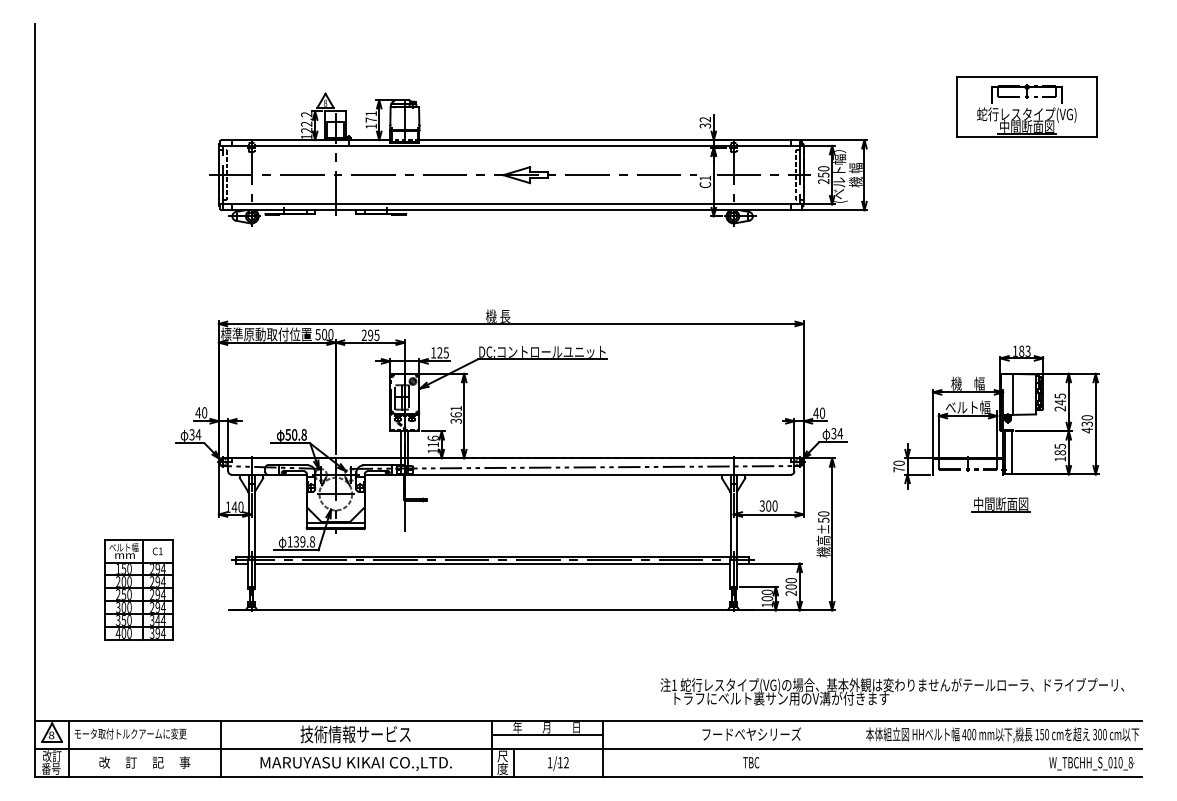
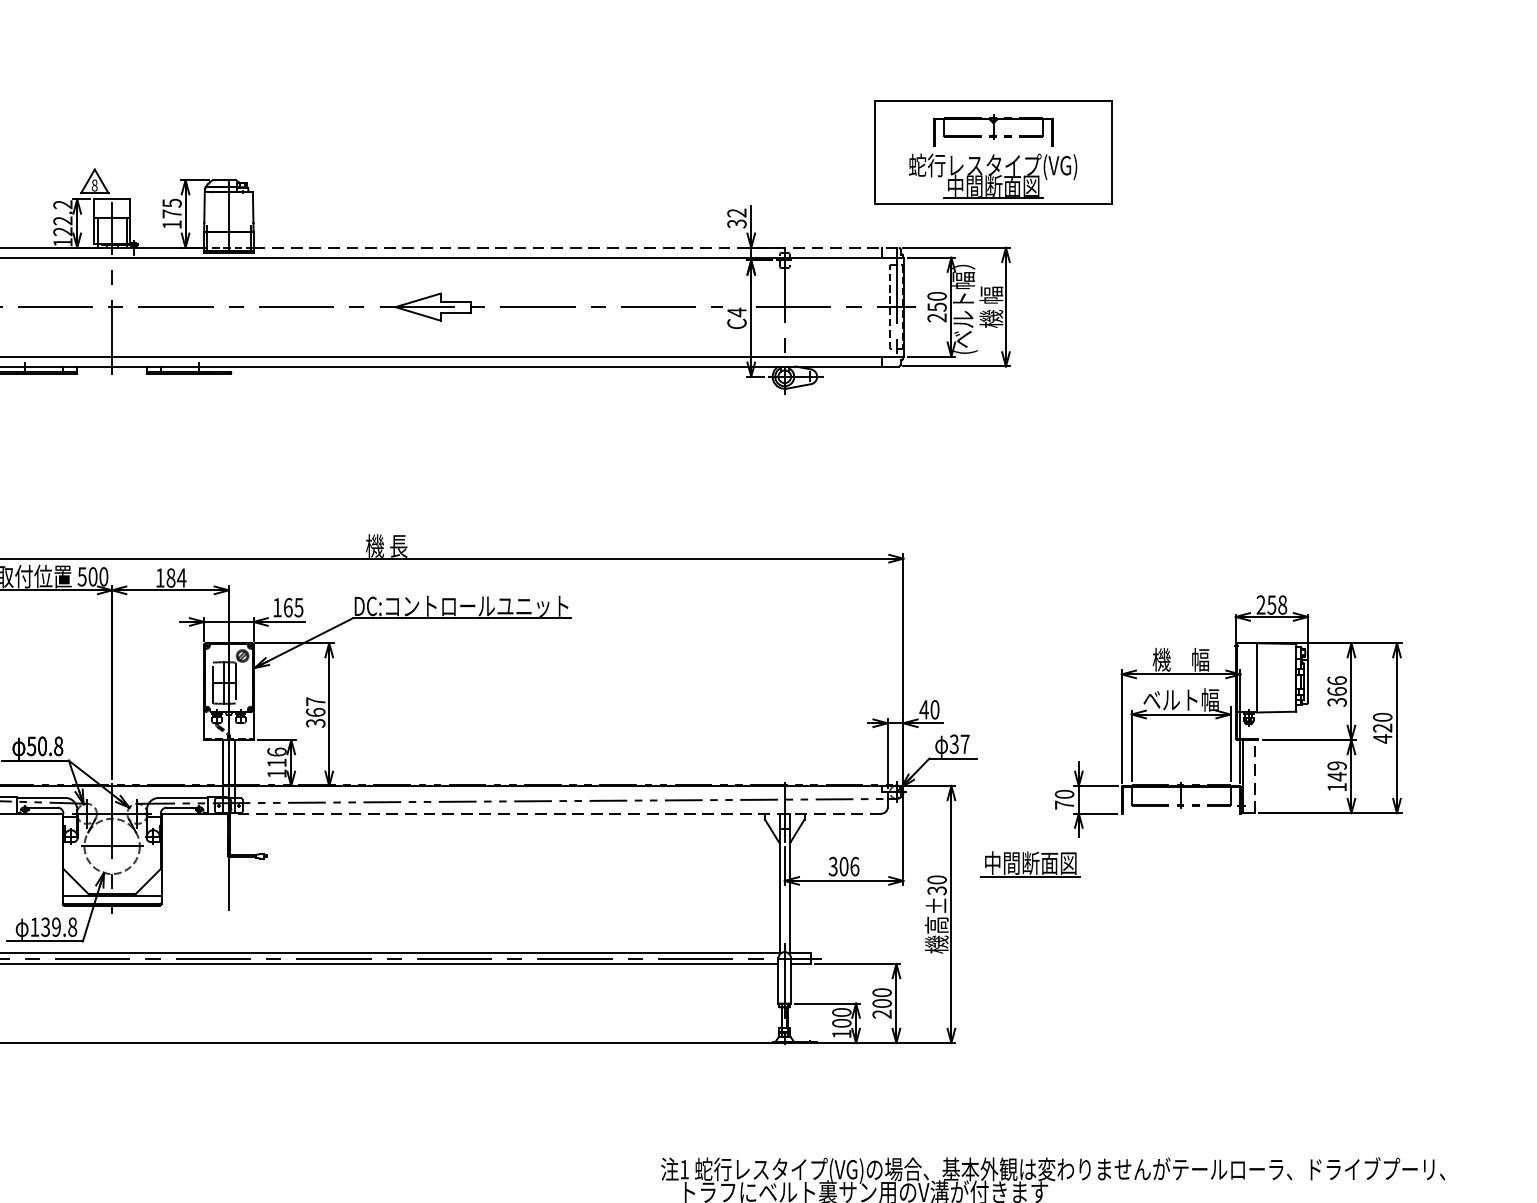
part: (1026, 106) -> (992, 152), moved
text: (370, 113) -> (170, 202), 171 -> 175
line: (610, 140) -> (576, 248), solid -> dashed
text: (704, 178) -> (735, 312), C1 -> C4
text: (370, 335) -> (170, 578), 295 -> 184
text: (1021, 350) -> (1271, 603), 183 -> 258
text: (439, 352) -> (287, 606), 125 -> 165
text: (1060, 402) -> (1337, 691), 245 -> 366
text: (455, 408) -> (314, 701), 361 -> 367
text: (1087, 423) -> (1383, 727), 430 -> 420
text: (840, 433) -> (965, 743), 34 -> 37
text: (1060, 449) -> (1337, 770), 185 -> 149
line: (1011, 452) -> (1254, 776), solid -> dashed
line: (597, 474) -> (554, 813), solid -> dashed
part: (1000, 504) -> (1029, 863), moved
text: (774, 505) -> (853, 865), 300 -> 306
text: (823, 519) -> (936, 889), ±50 -> ±30

